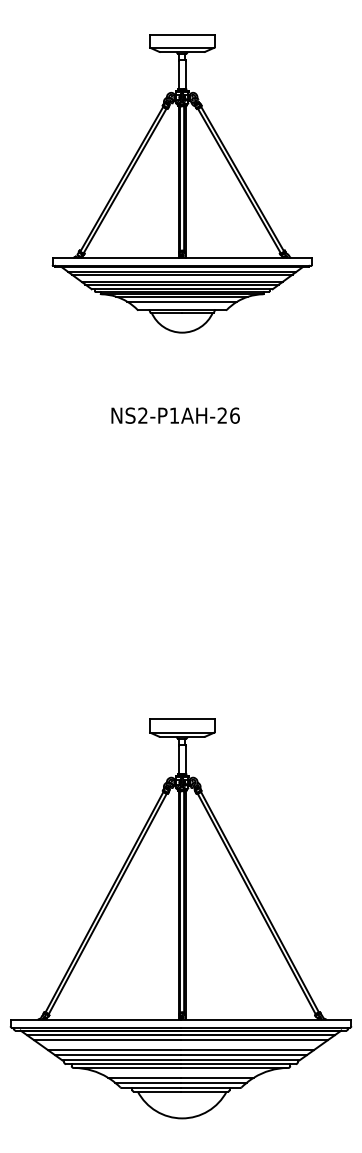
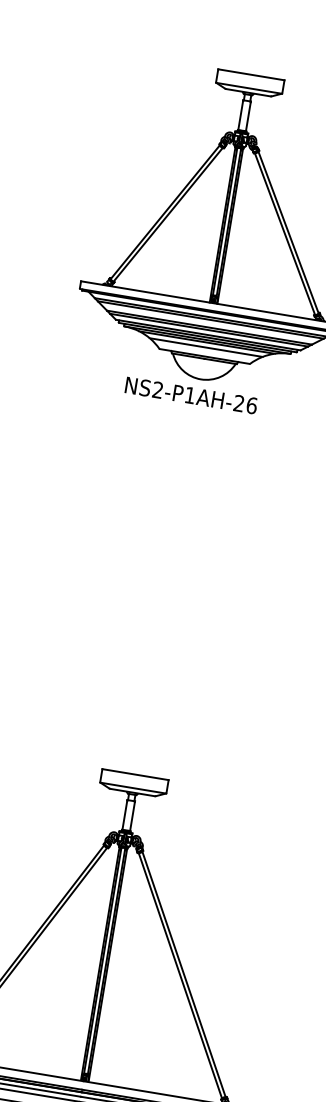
text: (175, 415) -> (191, 395), moved

